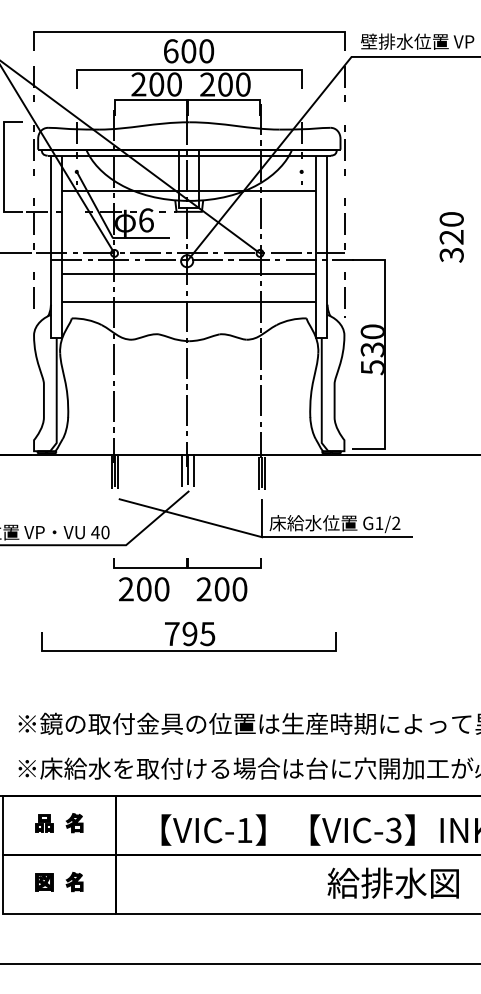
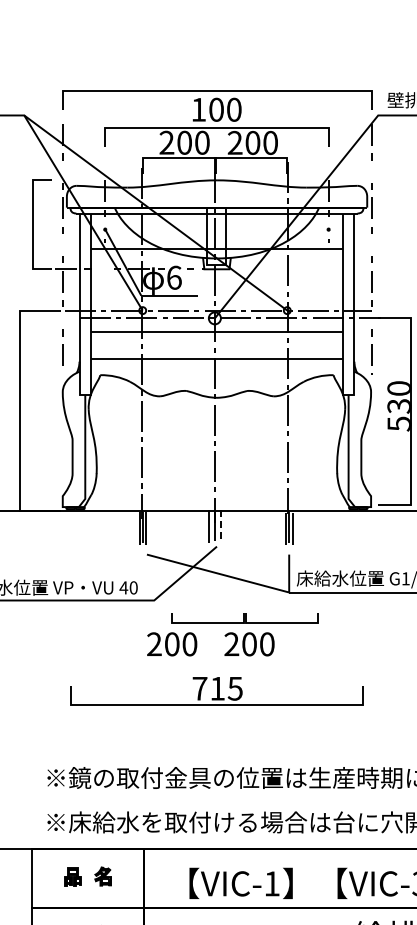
text: (171, 51) -> (199, 110), 600 -> 100
line: (193, 471) -> (221, 527), solid -> dashed
part: (187, 563) -> (245, 618), moved
text: (189, 633) -> (217, 688), 795 -> 715

